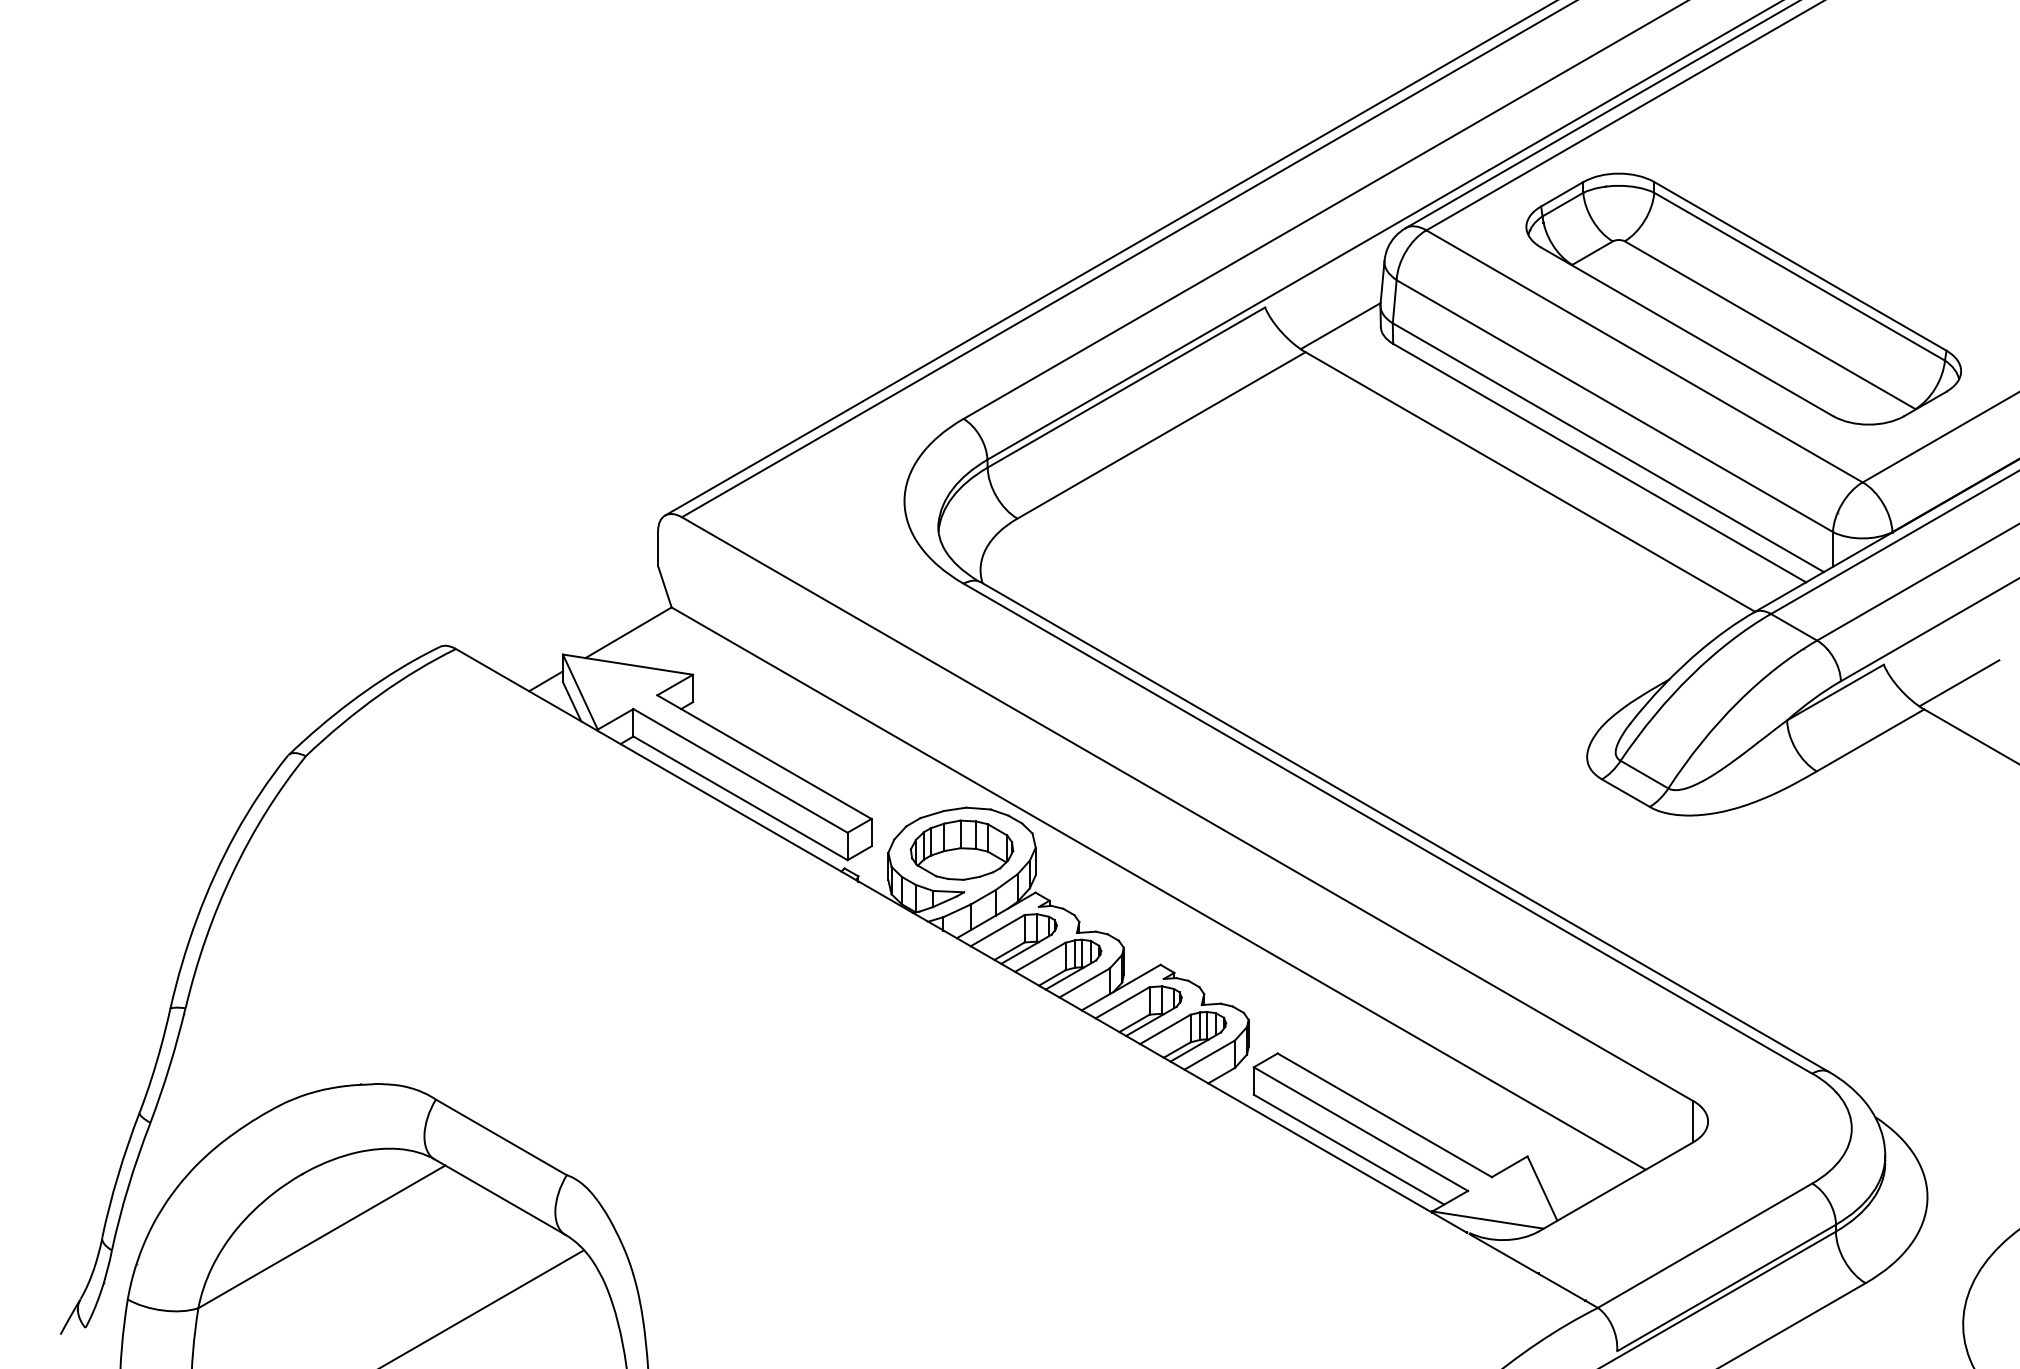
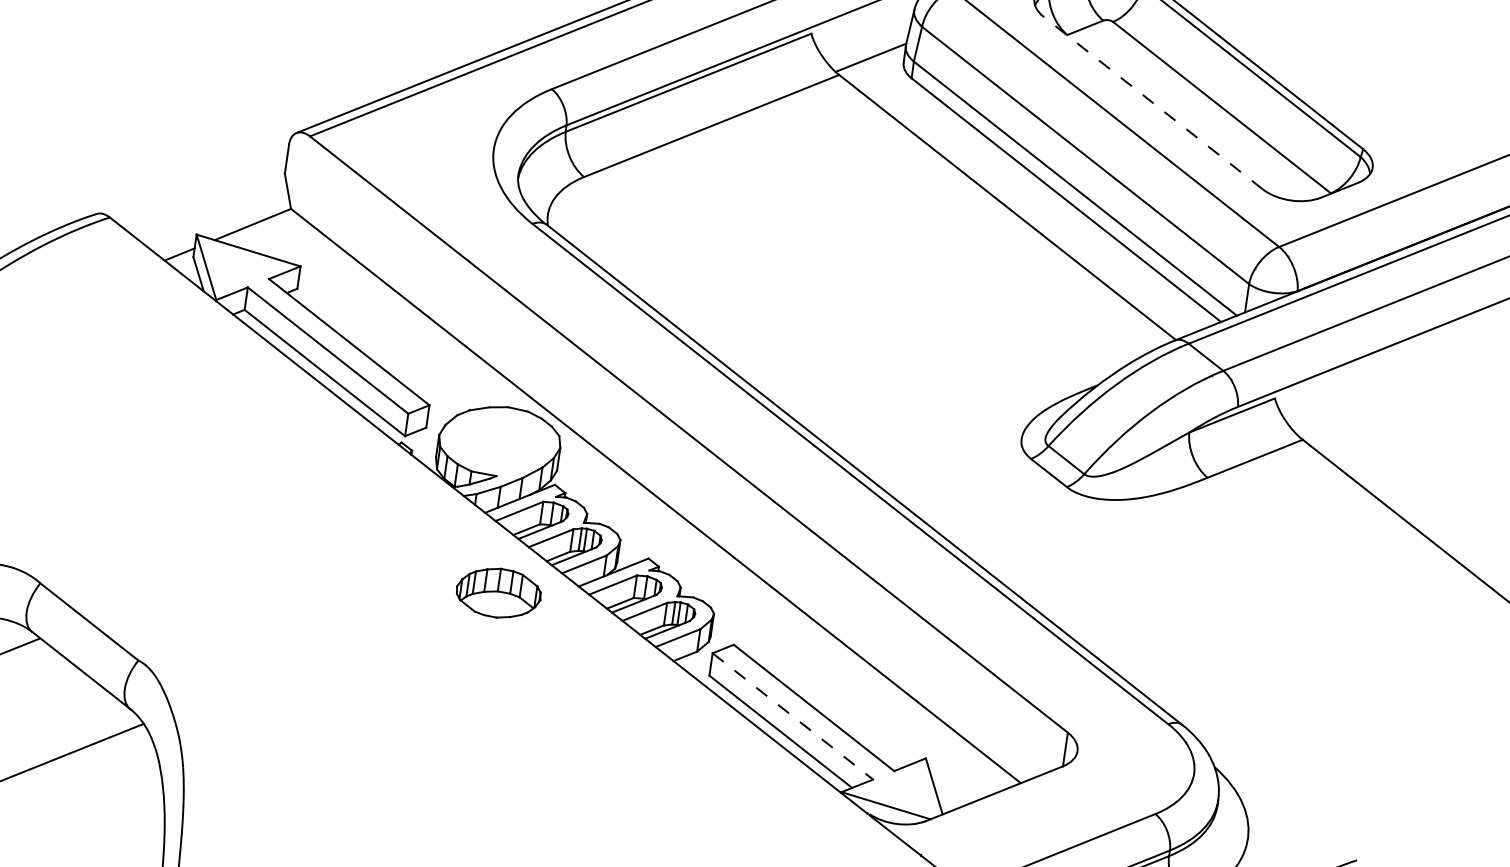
line: (1687, 331) -> (1153, 103), solid -> dashed
line: (1959, 683) -> (1334, 422), removed
part: (961, 849) -> (498, 592), moved
line: (1360, 1129) -> (792, 716), solid -> dashed

